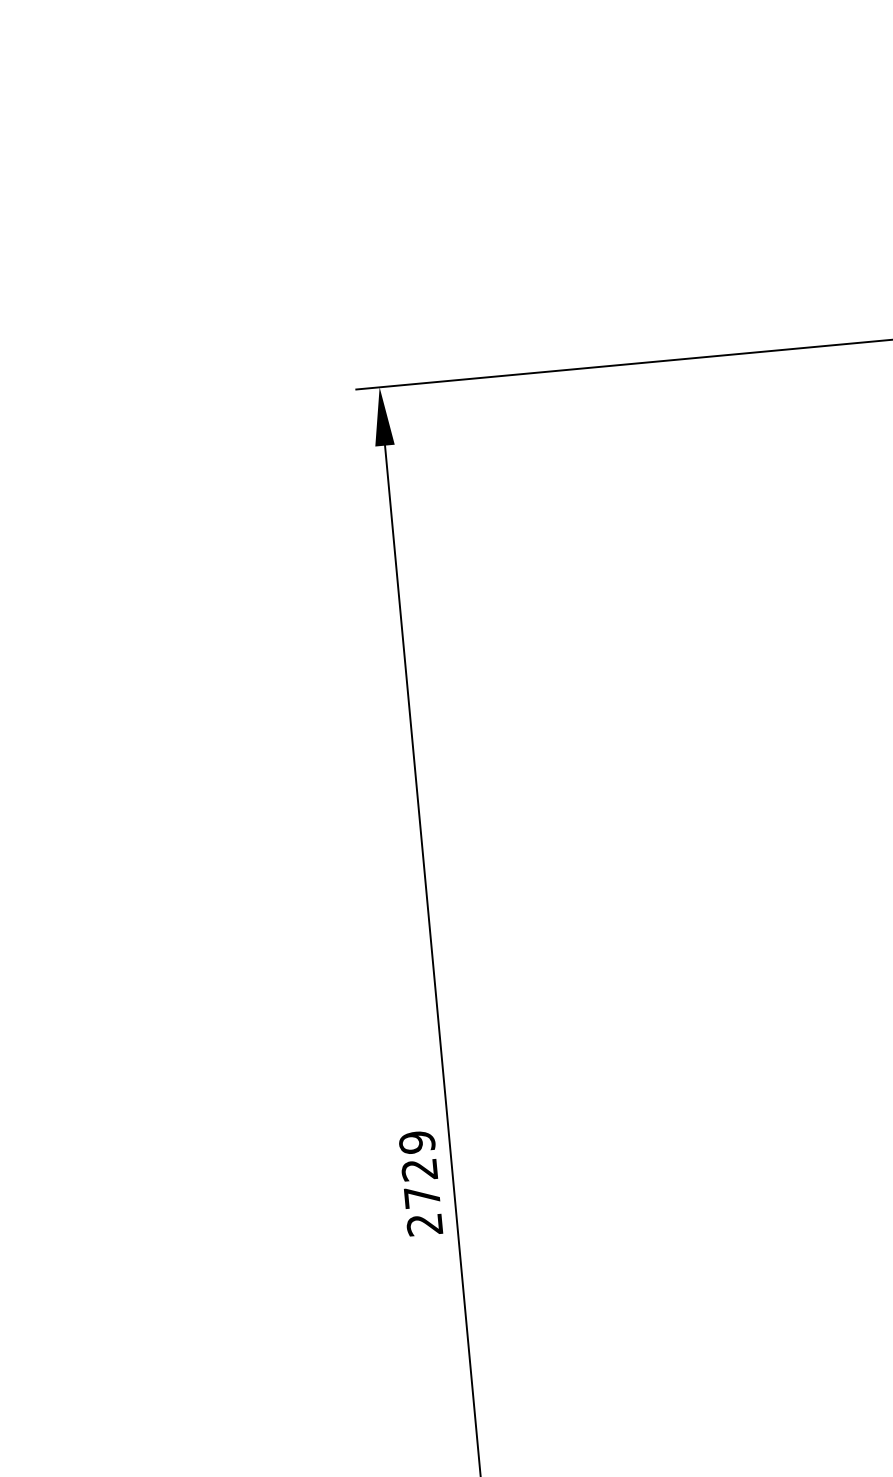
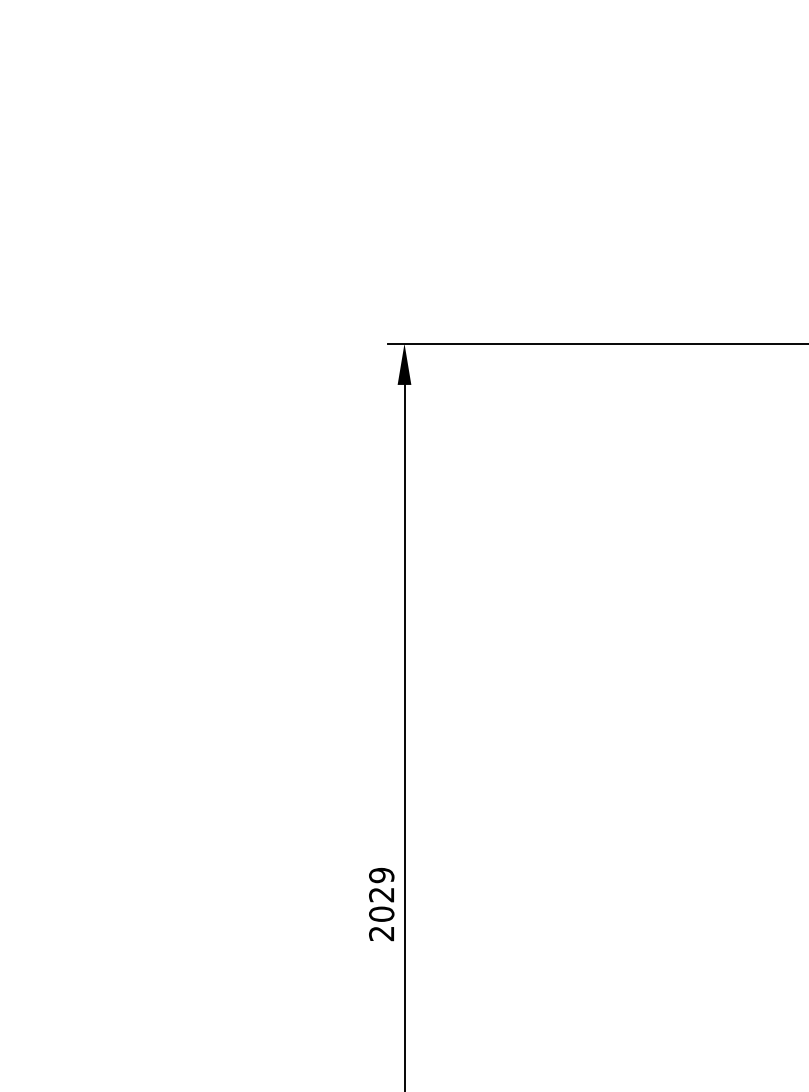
text: (421, 1196) -> (381, 913), 2729 -> 2029

